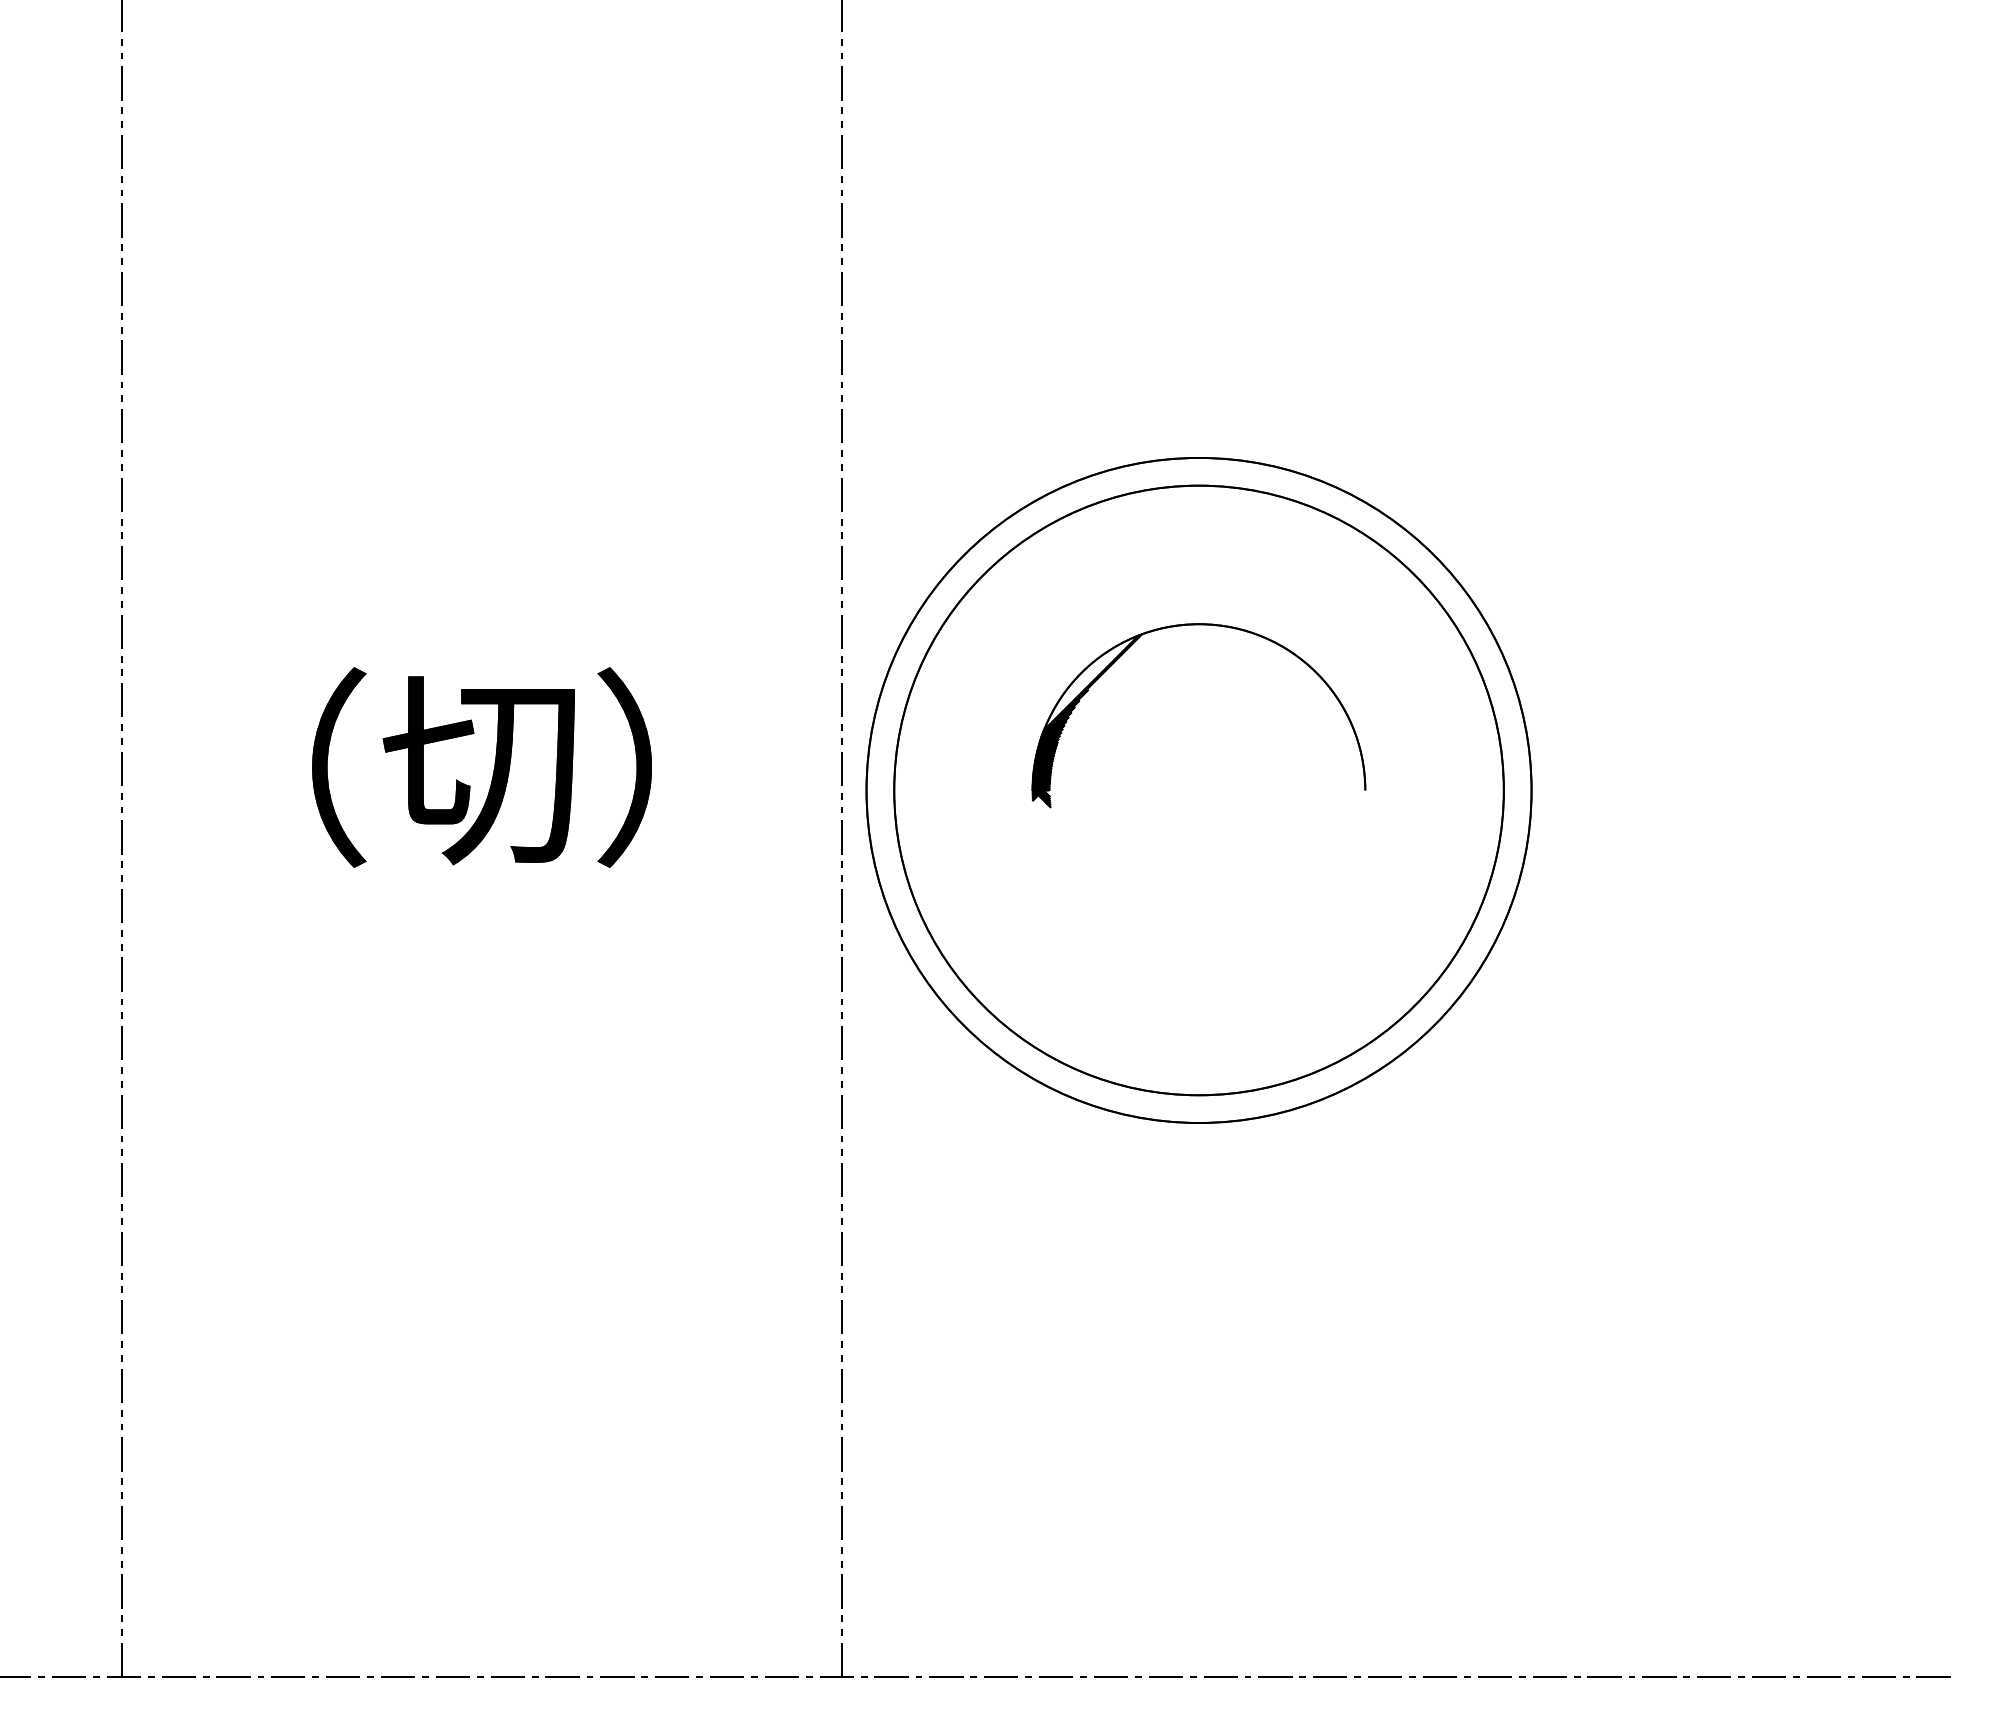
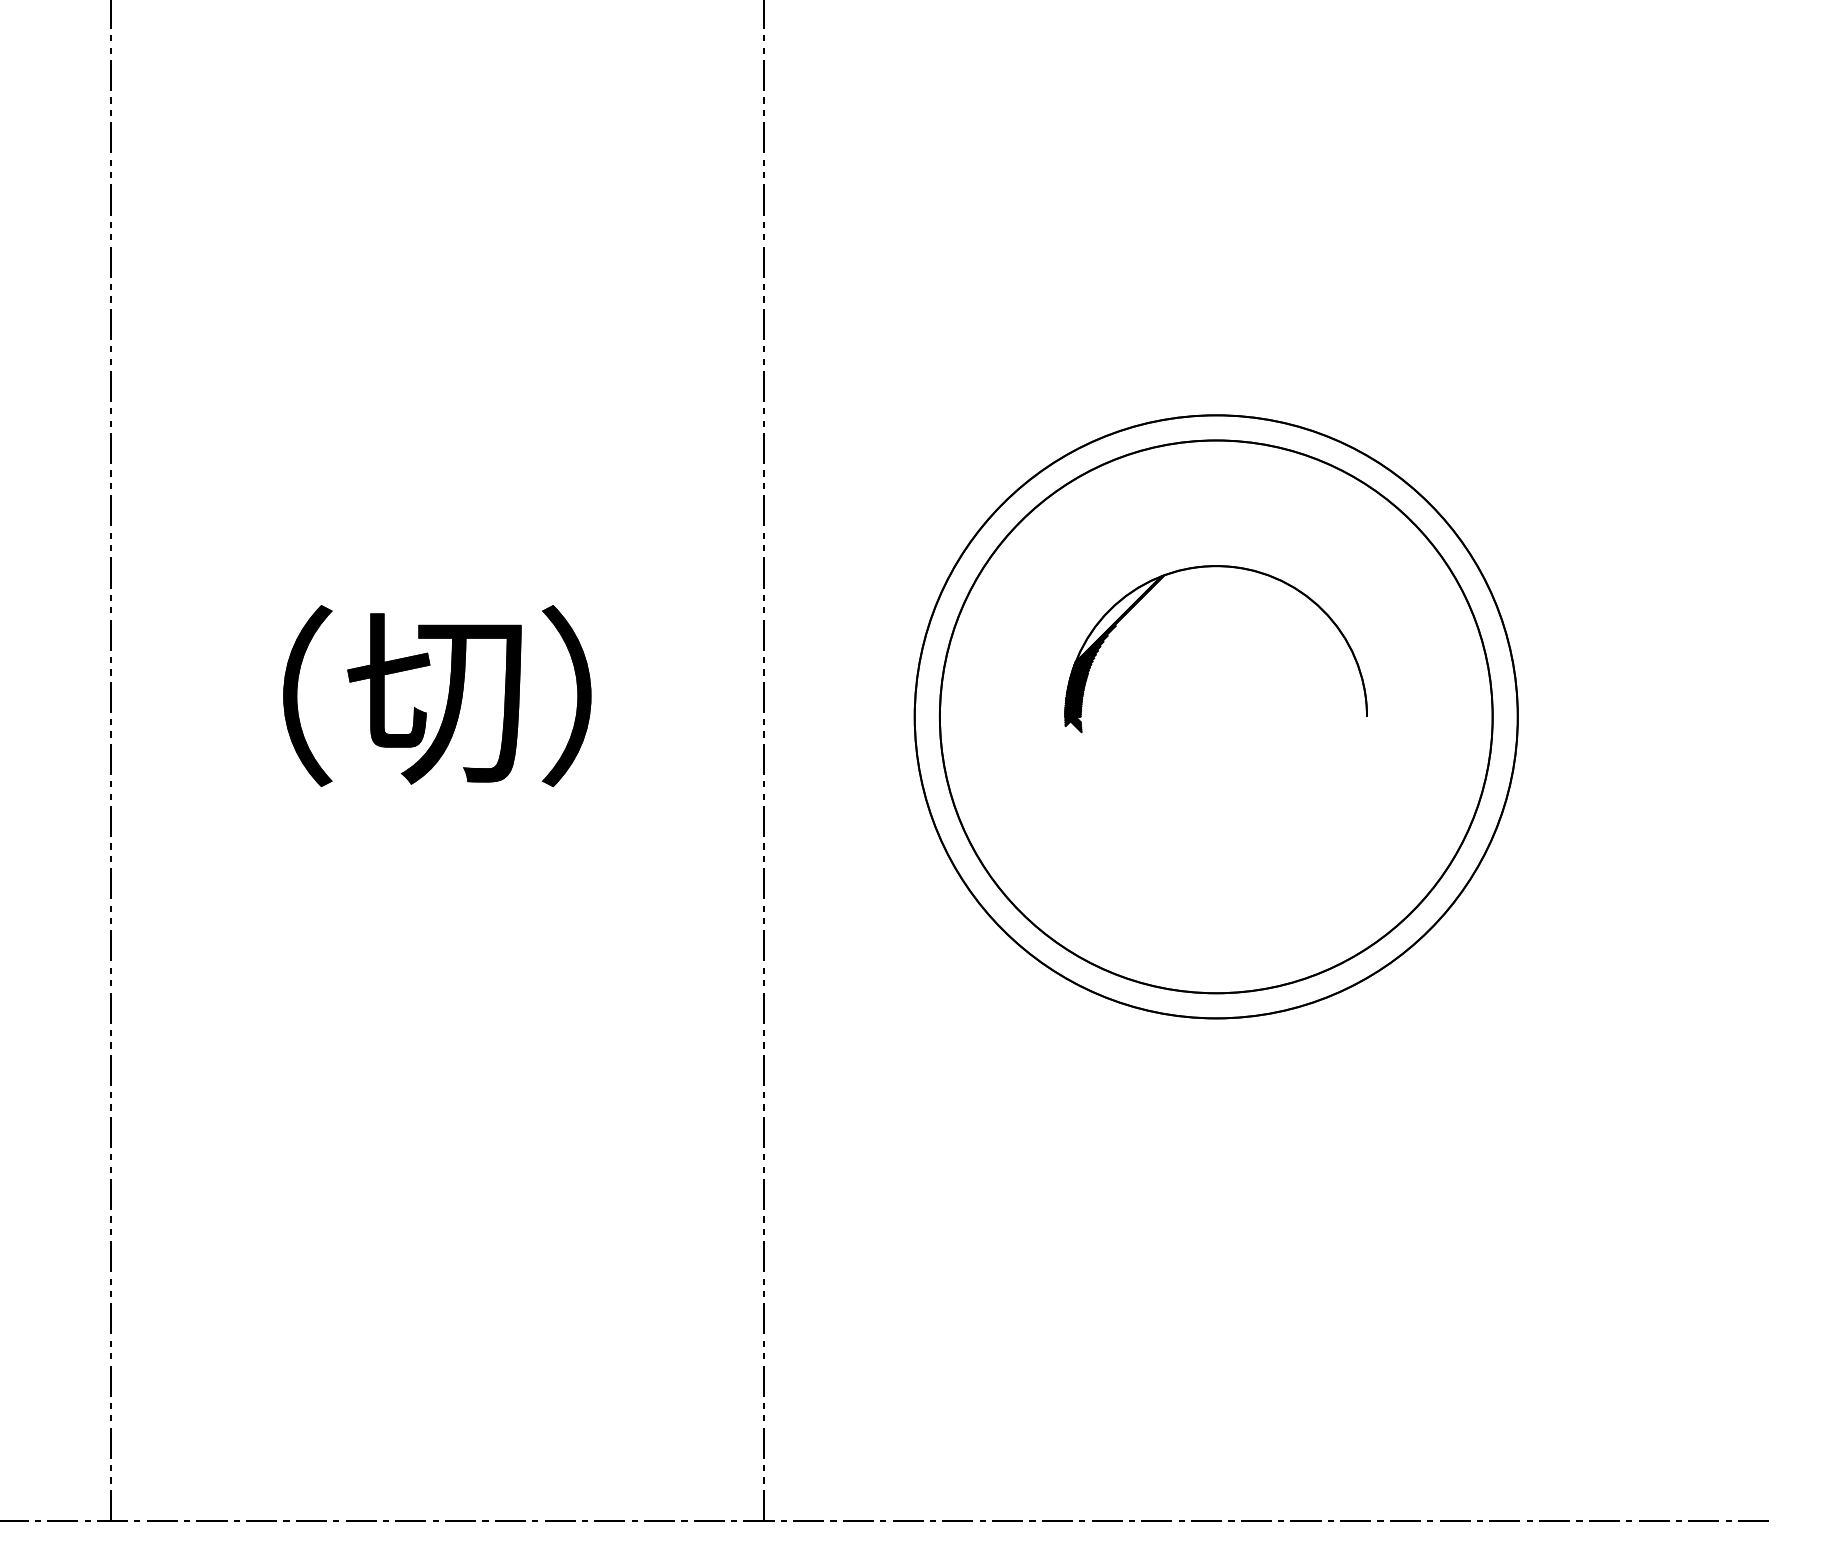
part: (1198, 790) -> (1215, 716), moved

